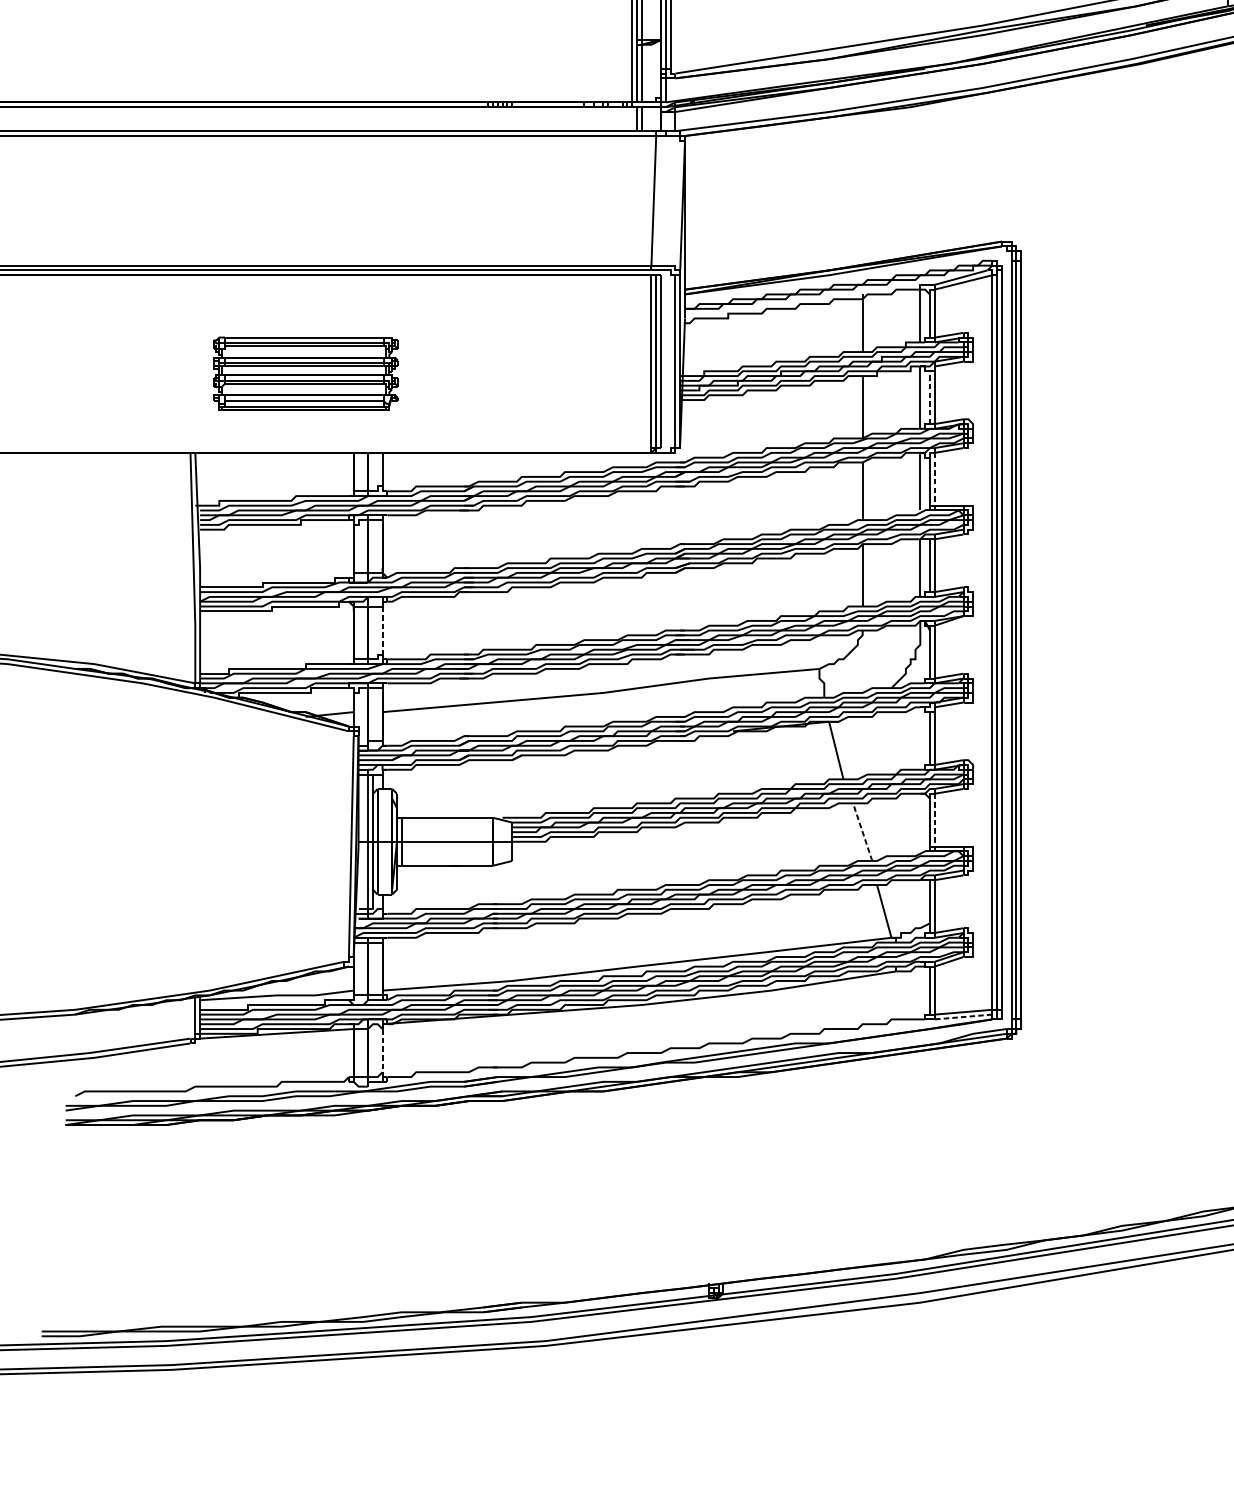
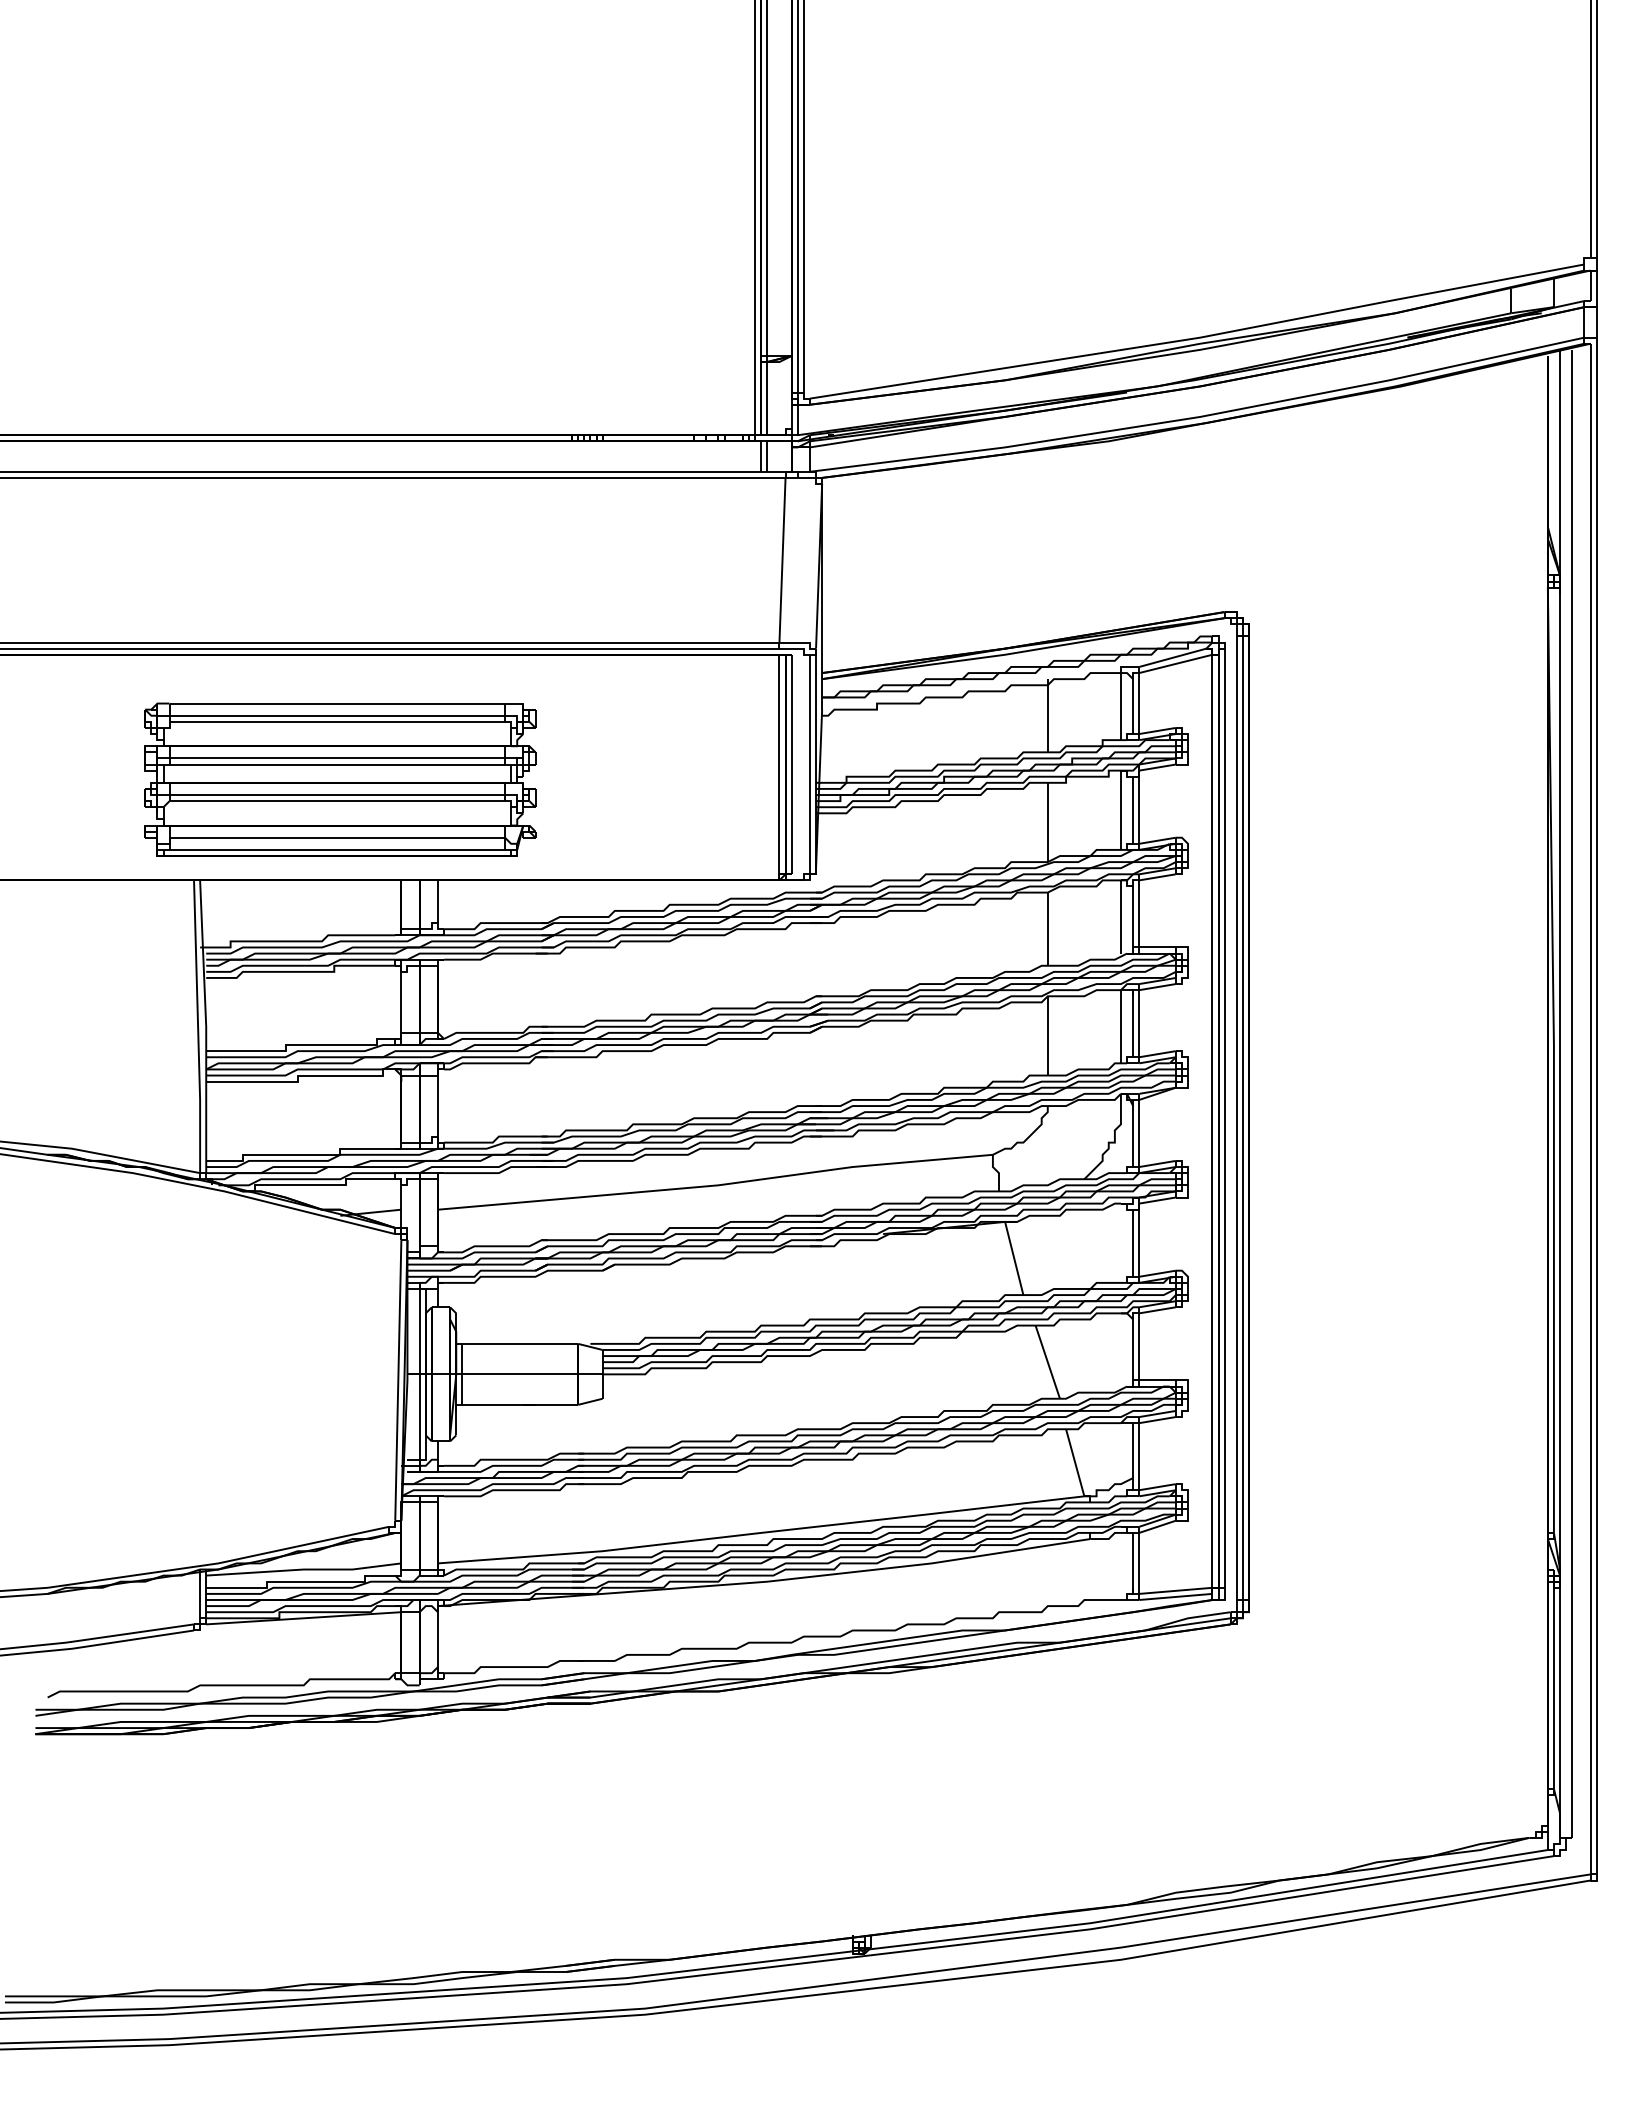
part: (305, 373) -> (340, 779), size x1.67
line: (930, 397) -> (1133, 810), dashed -> solid
line: (934, 478) -> (1139, 913), dashed -> solid
line: (382, 630) -> (437, 1106), dashed -> solid
line: (934, 819) -> (1139, 1346), dashed -> solid
line: (862, 832) -> (1047, 1362), dashed -> solid
line: (963, 1016) -> (1175, 1596), dashed -> solid
line: (382, 1051) -> (437, 1640), dashed -> solid

